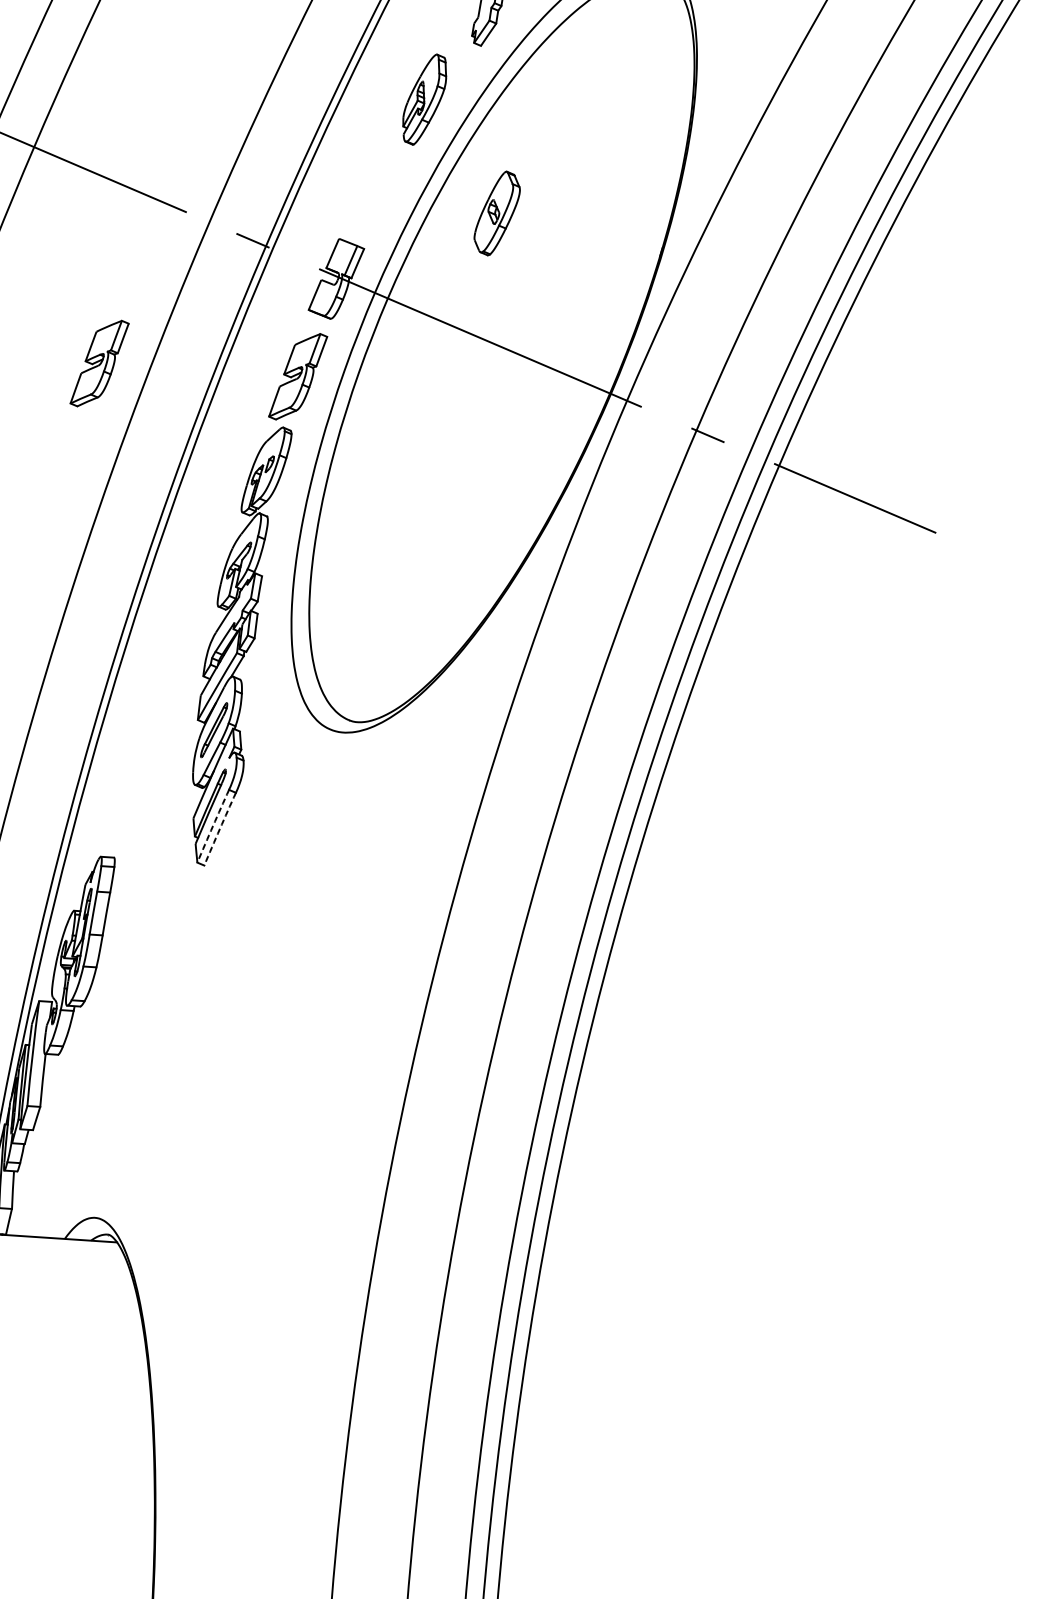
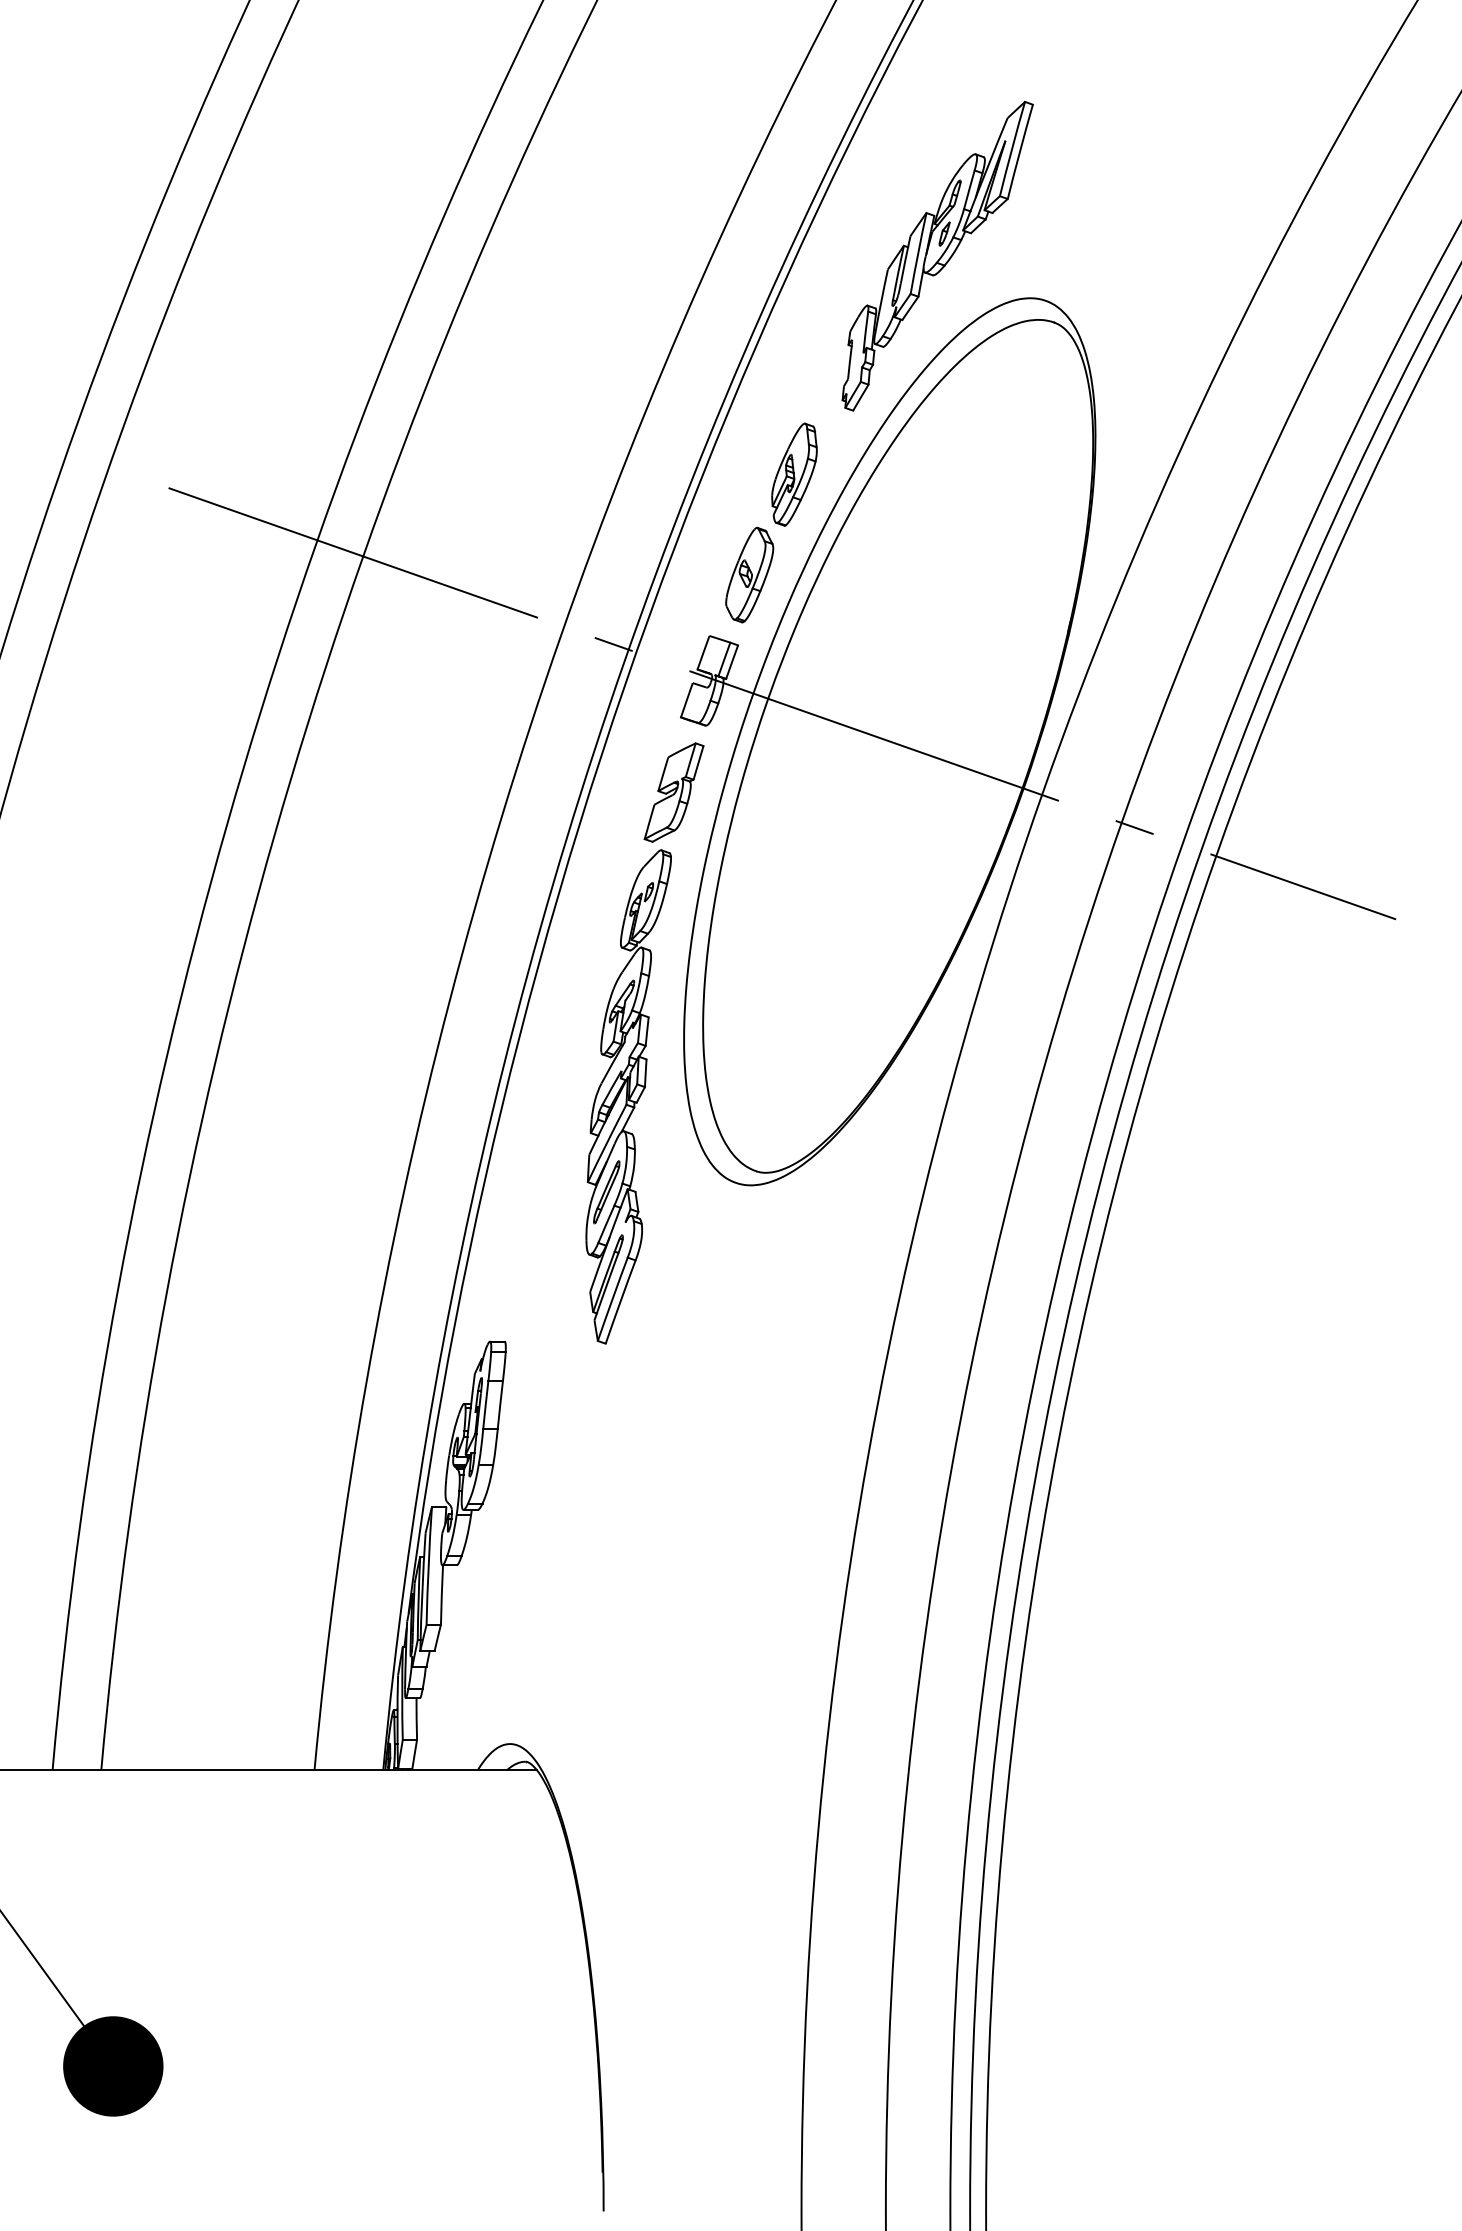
part: (497, 212) -> (749, 574), moved
part: (99, 363) -> (451, 792), removed
arc: (212, 826) -> (612, 1299), dashed -> solid
arc: (219, 828) -> (620, 1301), dashed -> solid

